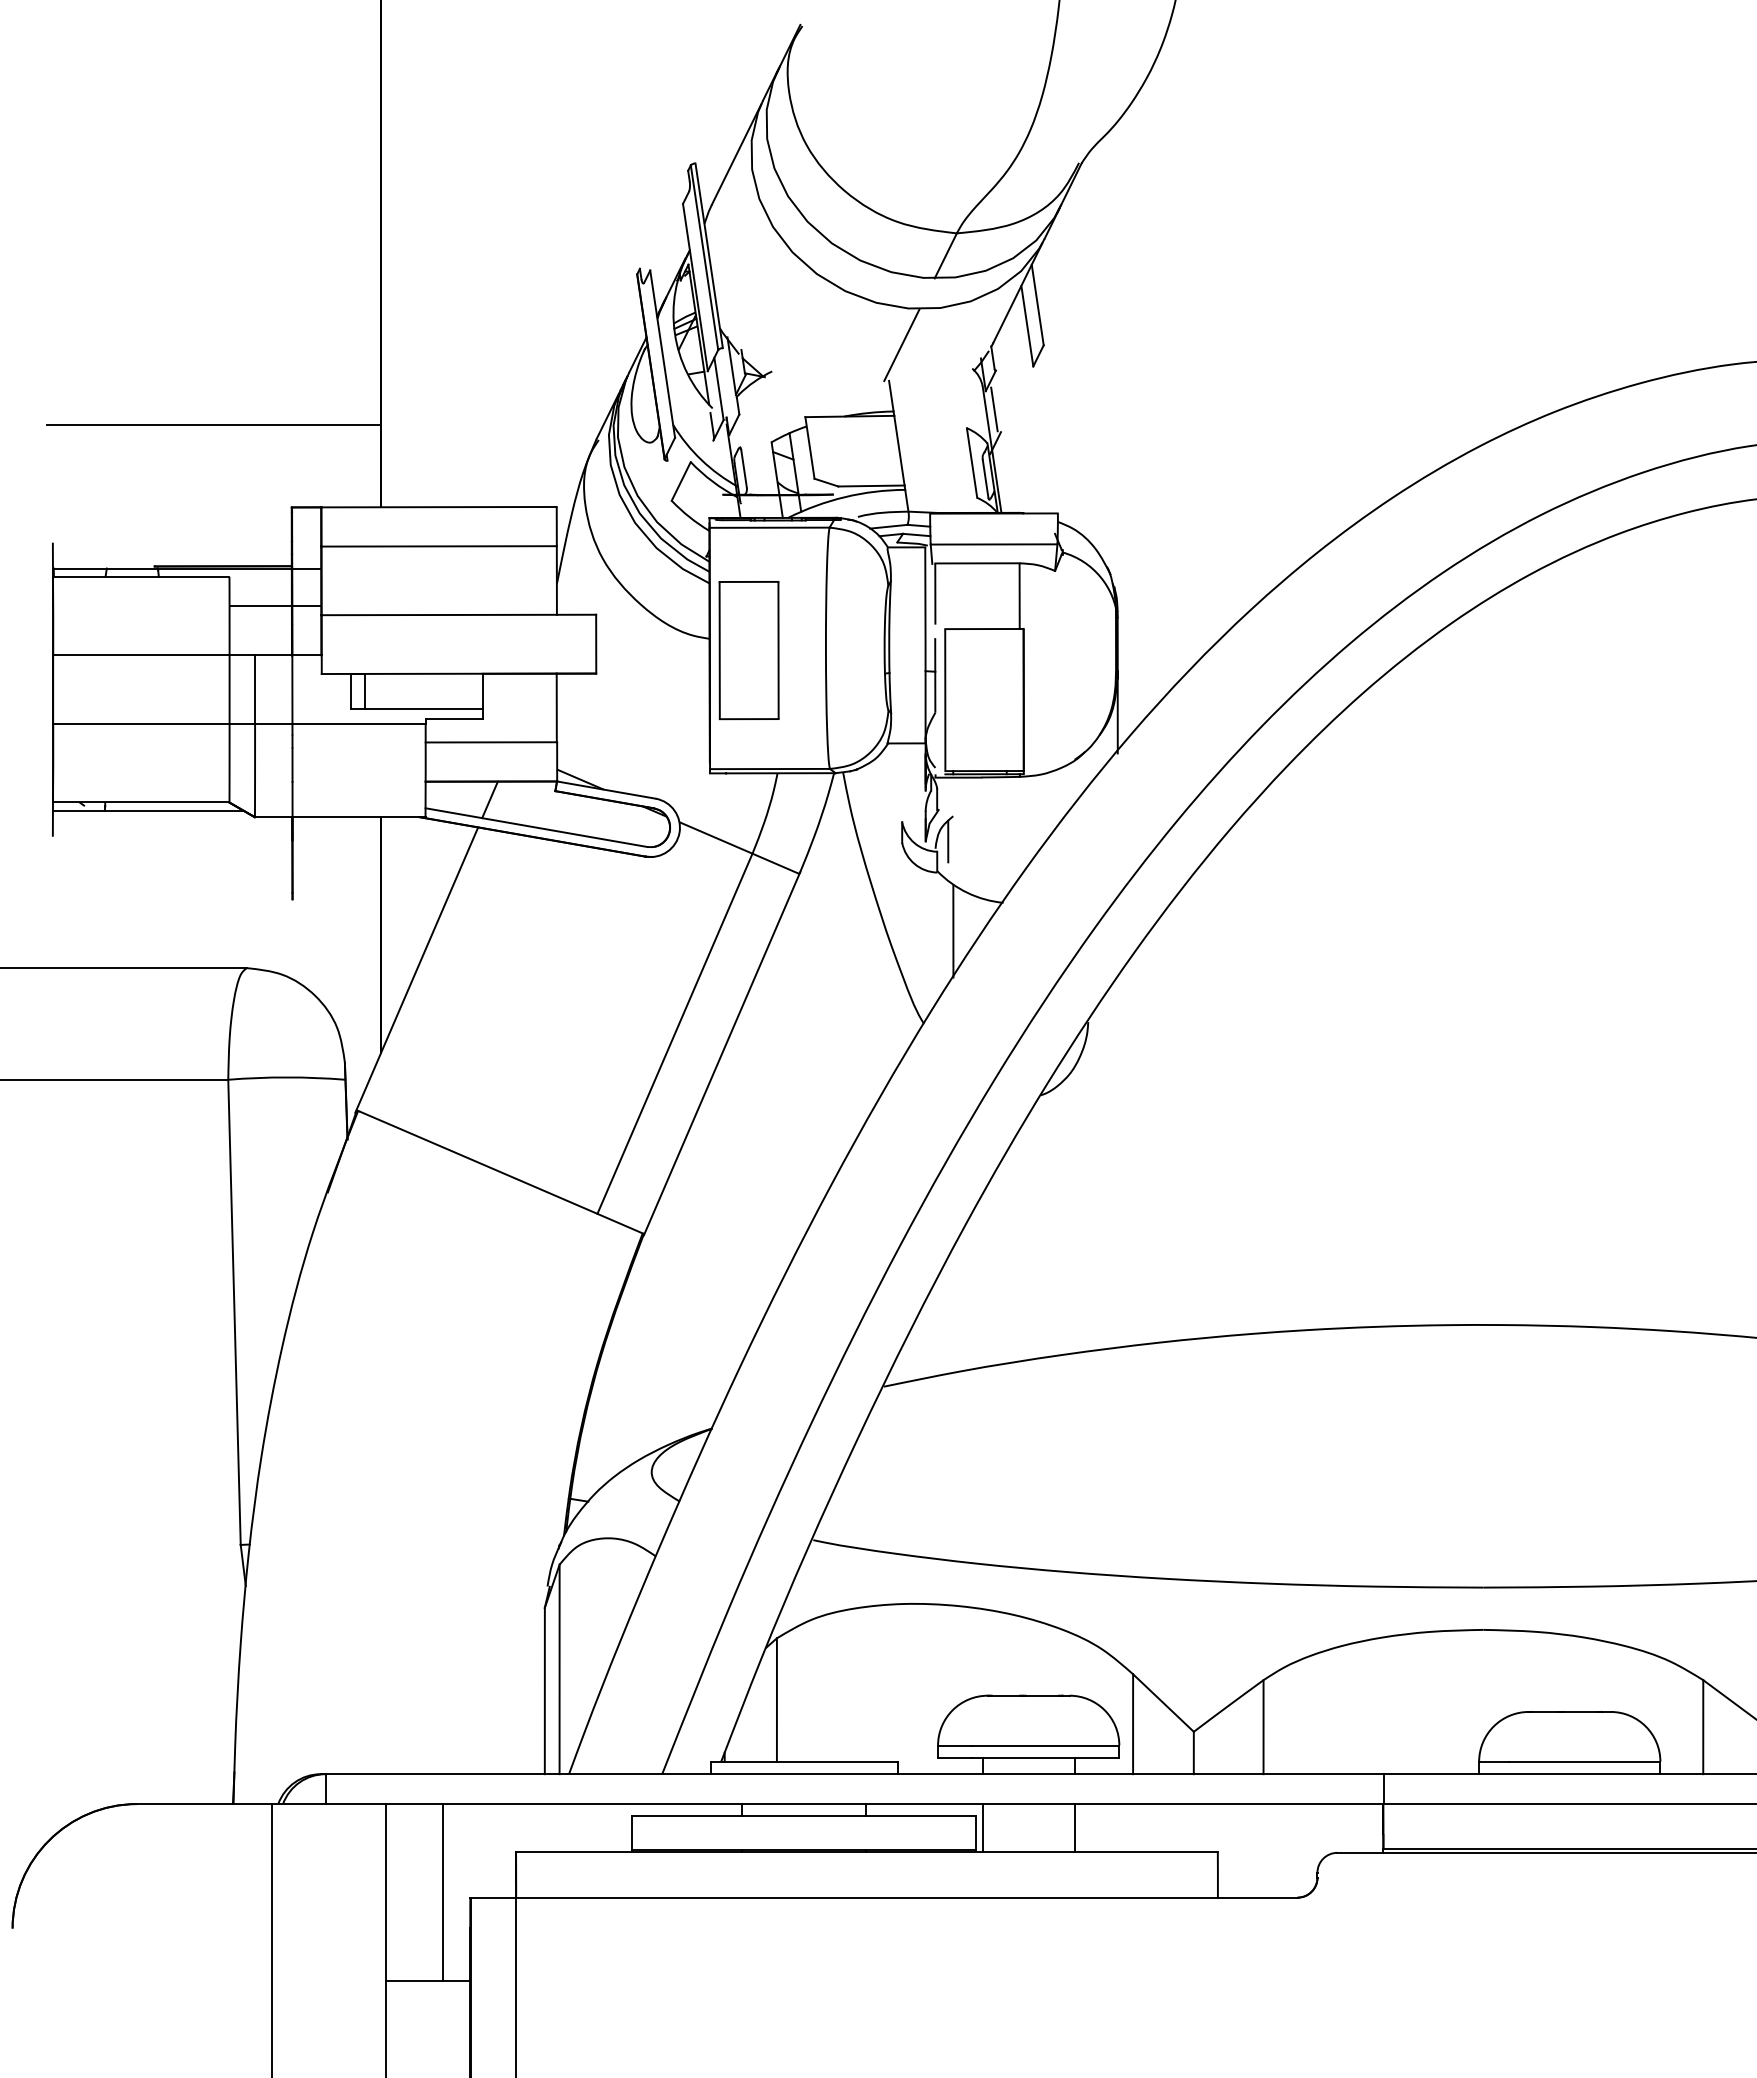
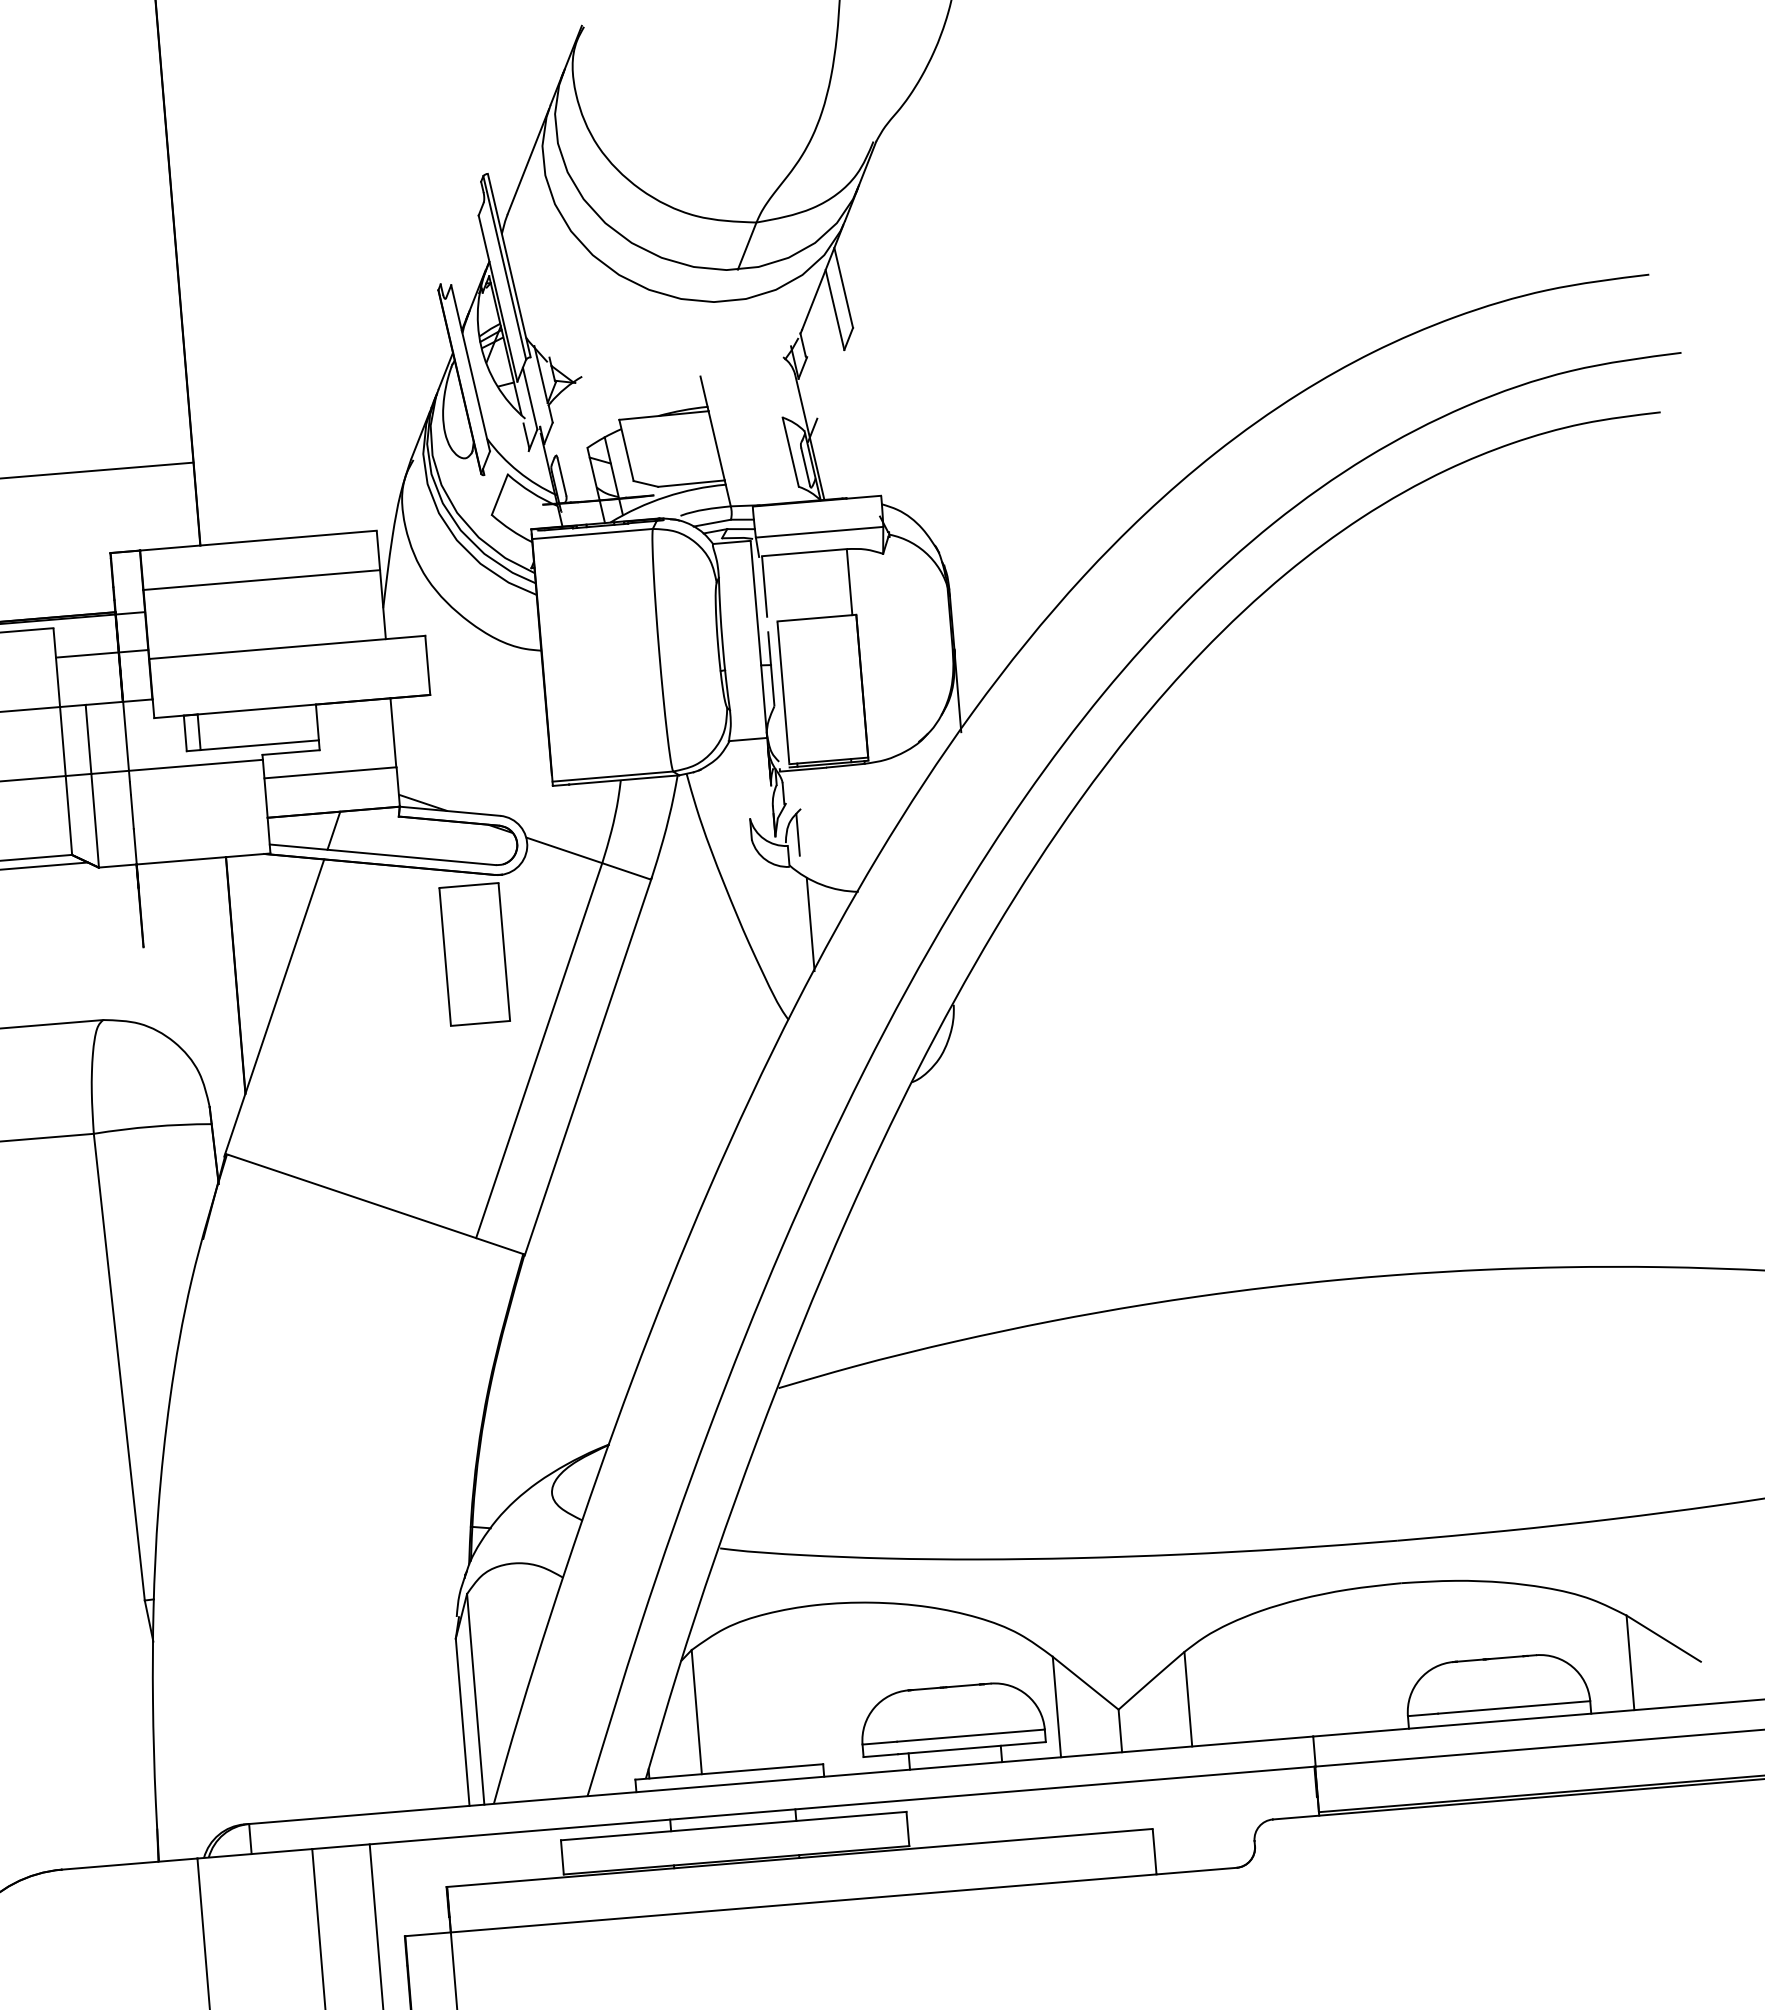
line: (901, 344) -> (709, 338), removed
line: (994, 409) -> (808, 396), removed
part: (748, 650) -> (474, 954), moved
line: (982, 1828) -> (914, 1824), removed
line: (1074, 1828) -> (1006, 1816), removed

